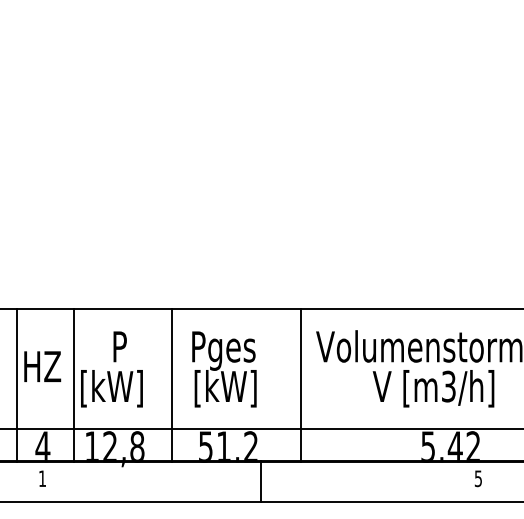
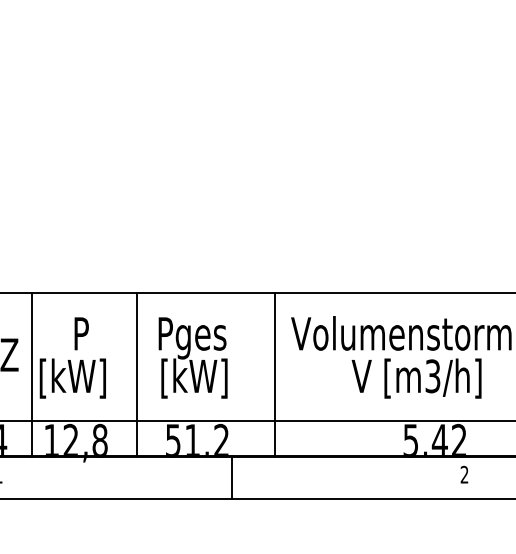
text: (477, 478) -> (463, 474), 5 -> 2

